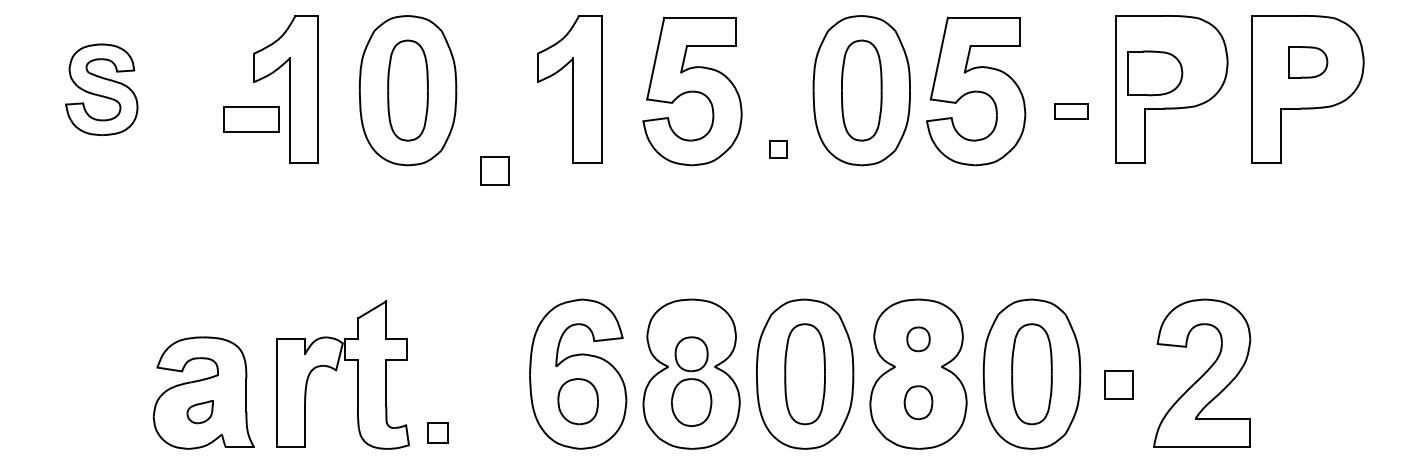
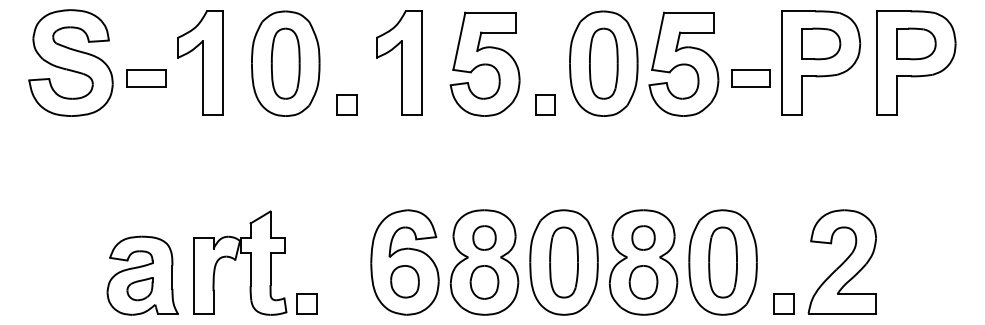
part: (1308, 62) -> (916, 44), size x1.43
part: (1155, 73) -> (821, 44), moved
part: (101, 89) -> (70, 62), size x1.67
part: (1071, 111) -> (750, 78), size x1.67
part: (251, 119) -> (146, 78), moved
part: (778, 148) -> (545, 104), size x1.67
part: (494, 170) -> (346, 104), moved
part: (918, 339) -> (643, 238), size x1.43
part: (691, 354) -> (484, 238), moved
part: (1118, 384) -> (783, 303), moved
part: (918, 402) -> (643, 282), size x1.43
part: (199, 411) -> (139, 288), size x1.43
part: (437, 432) -> (306, 303), size x1.43

